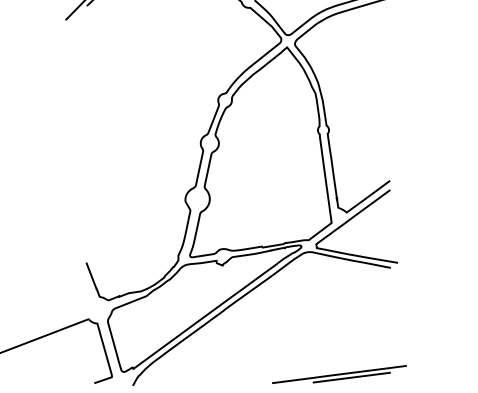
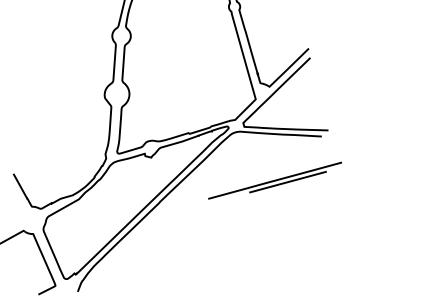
part: (339, 374) -> (275, 180), moved

